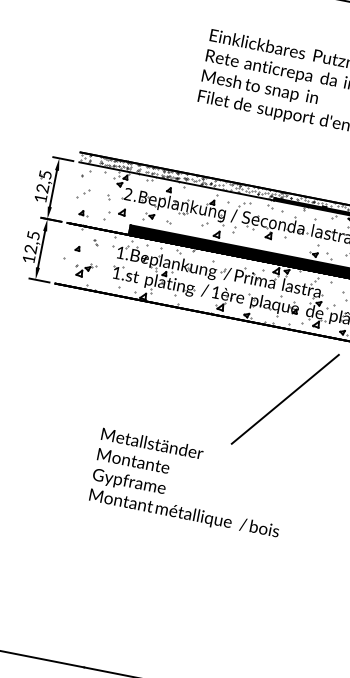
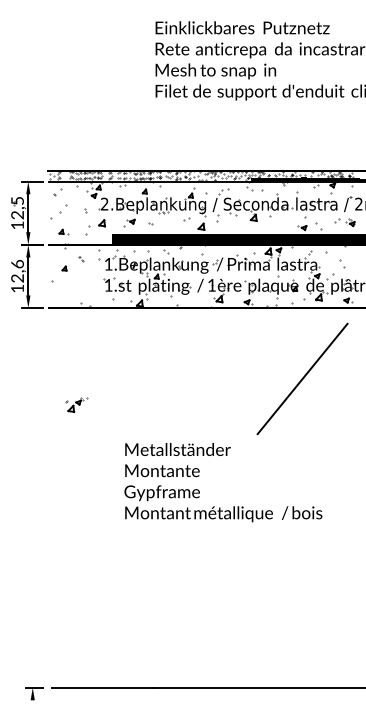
part: (83, 192) -> (59, 211), size x1.4
text: (33, 235) -> (17, 264), 12,5 -> 12,6
part: (85, 270) -> (76, 404), moved

